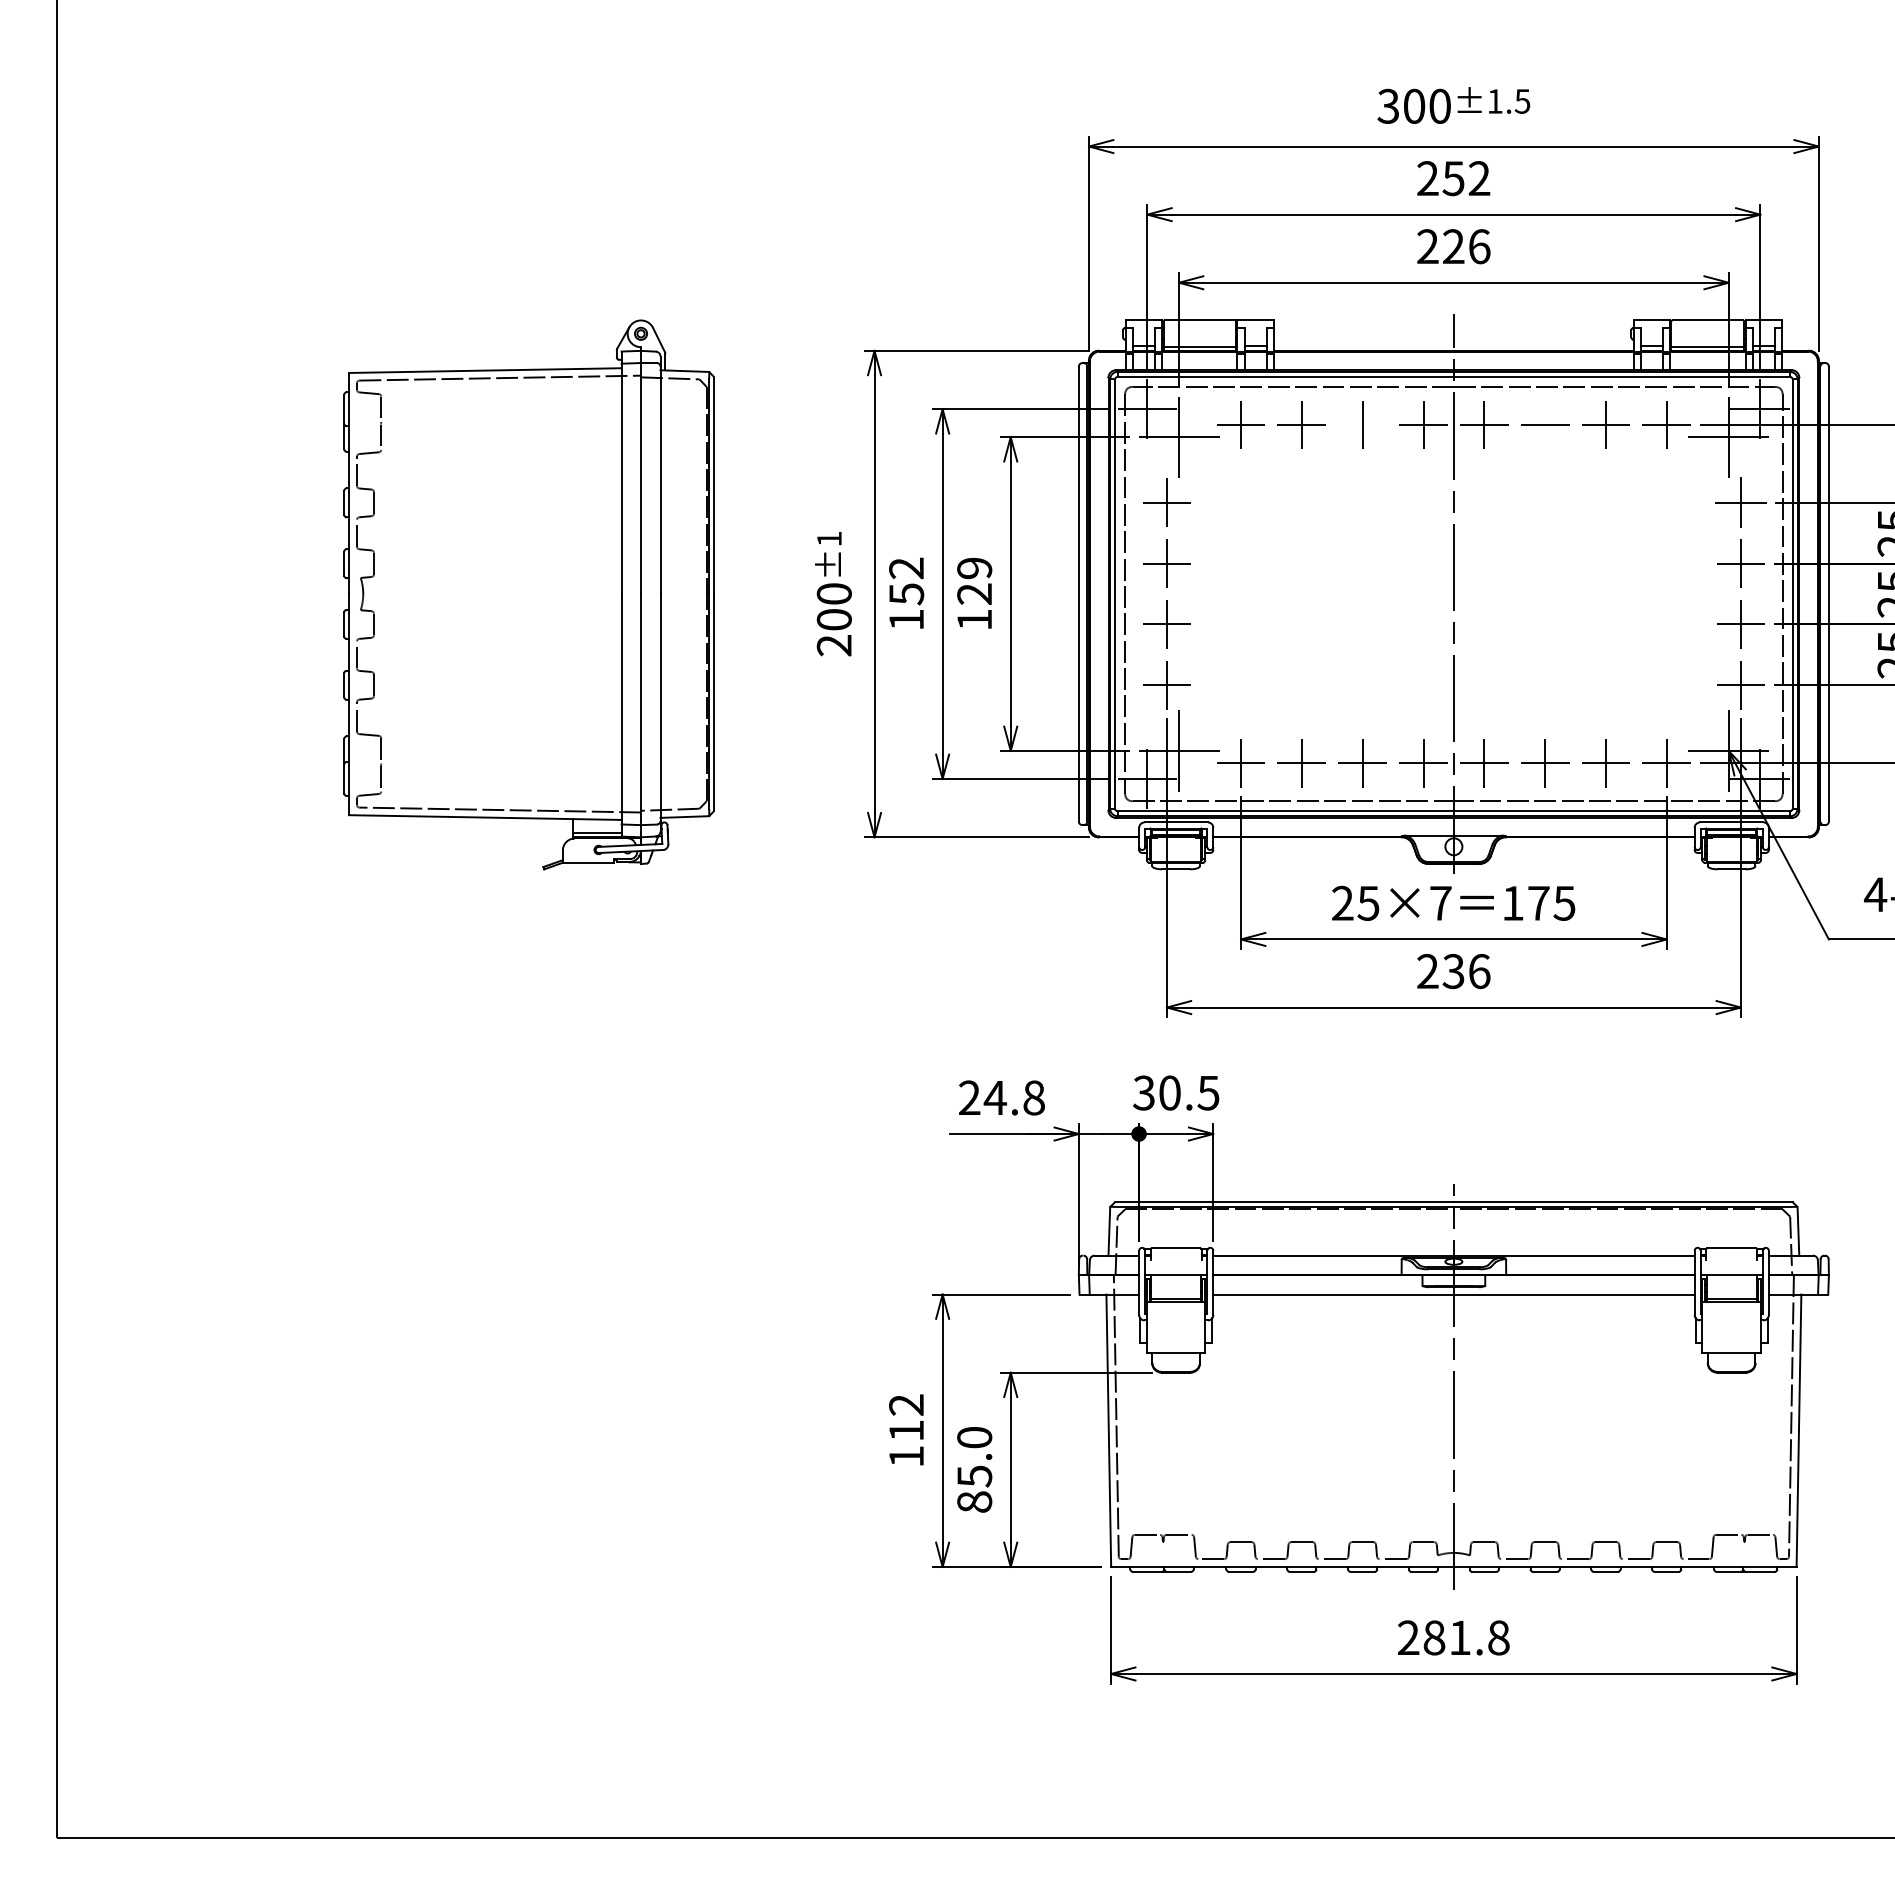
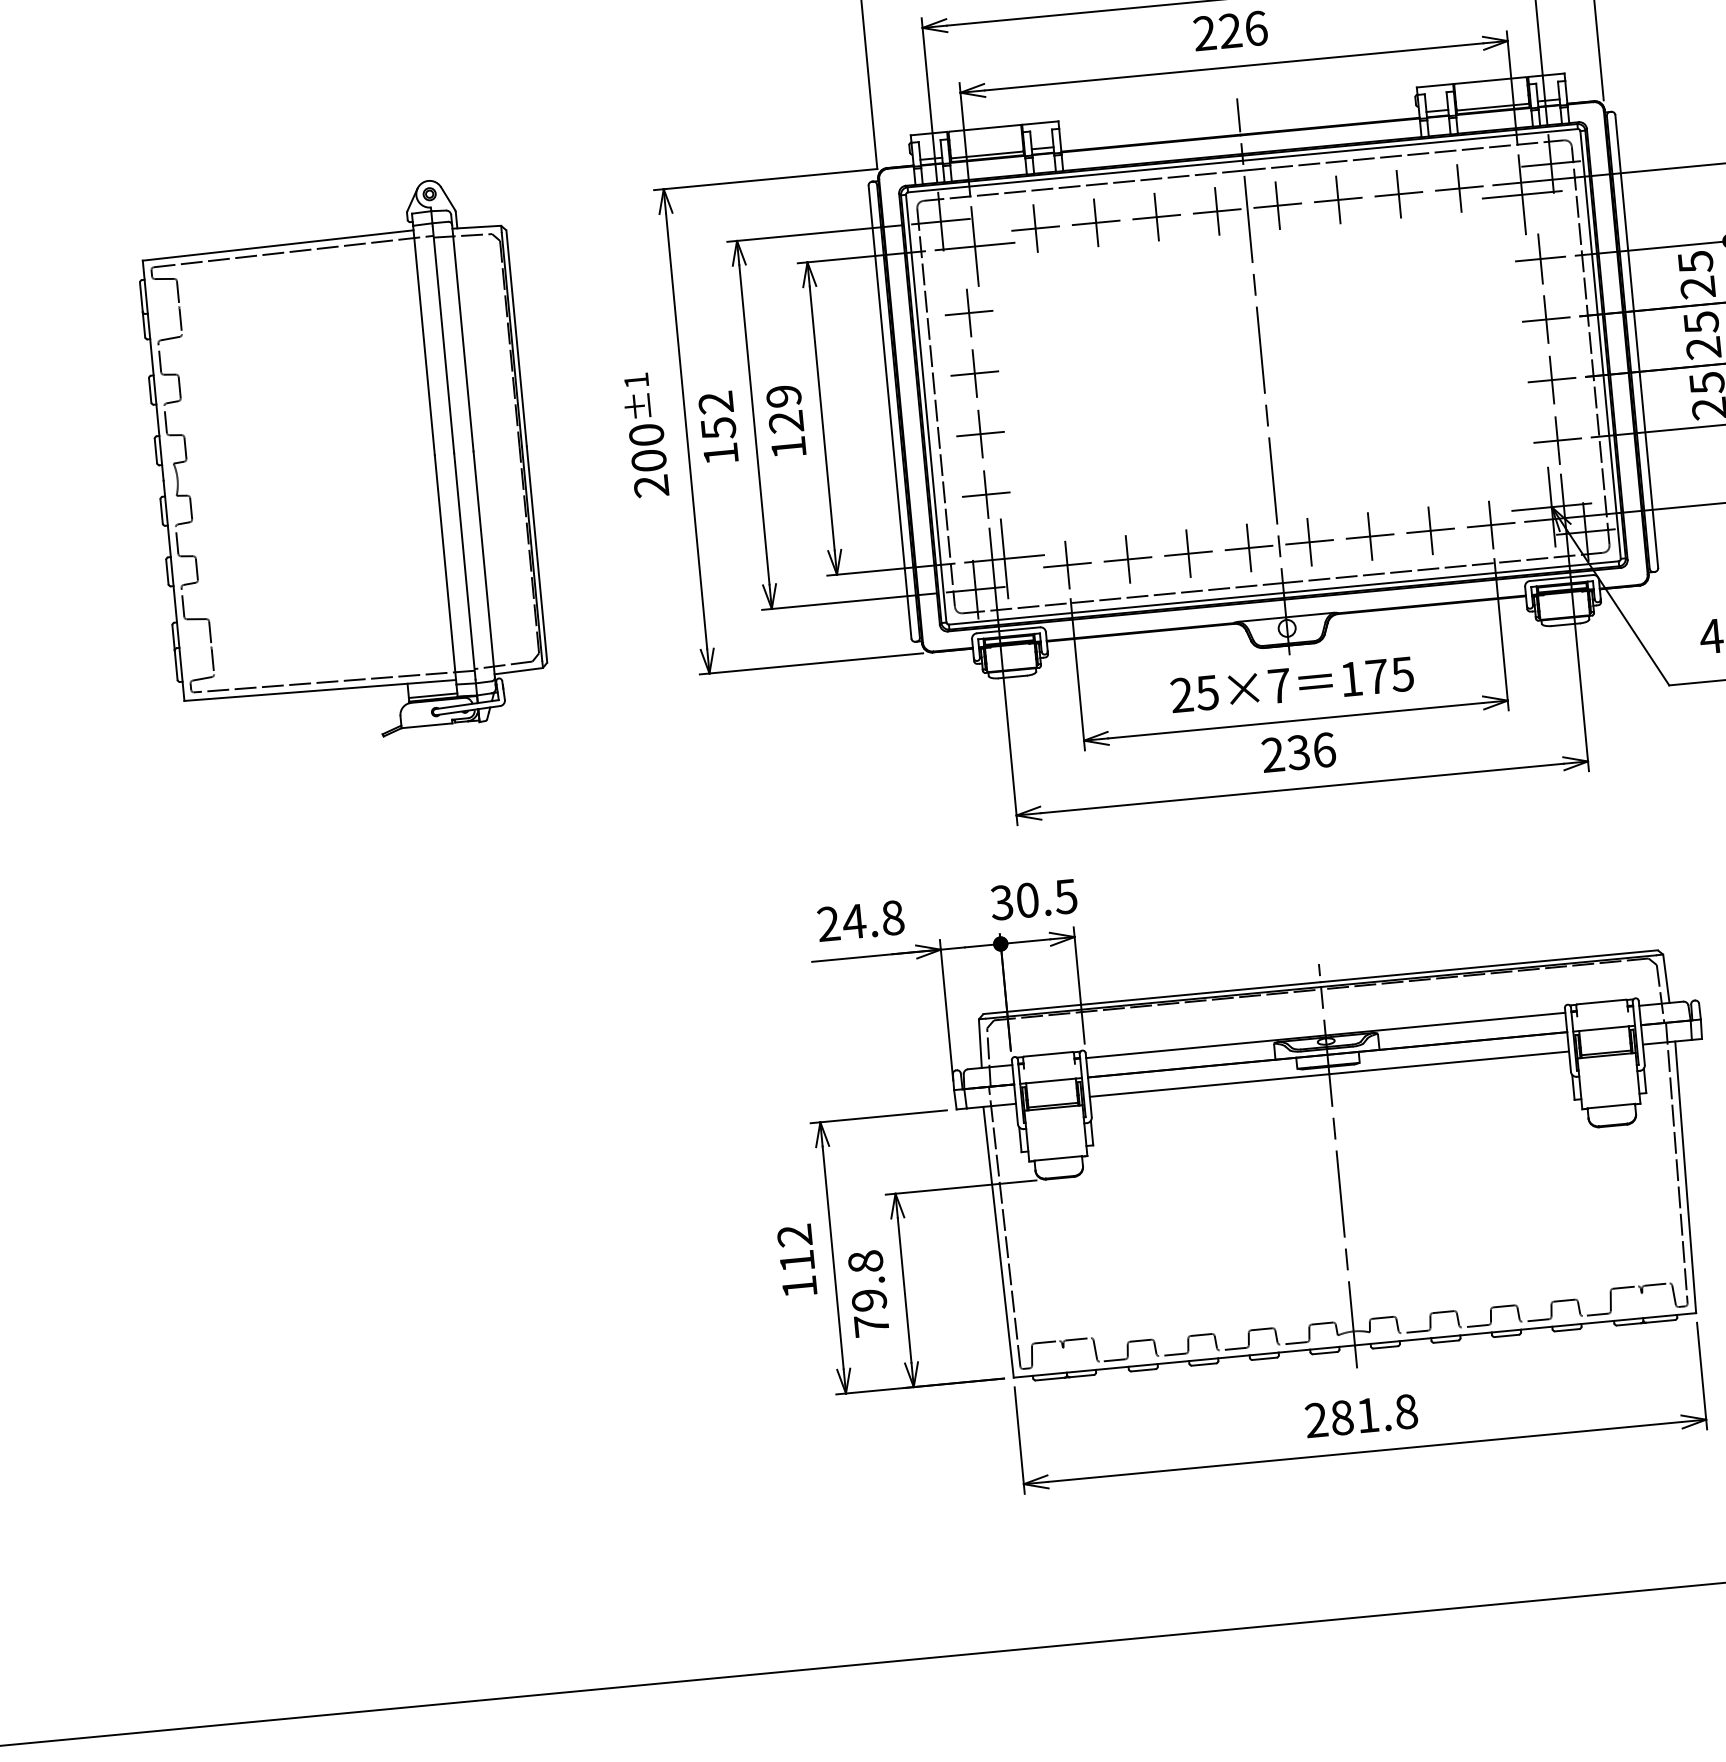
line: (1545, 424) -> (1338, 199), added
line: (1362, 425) -> (1156, 217), added
text: (974, 1469) -> (868, 1293), 85.0 -> 79.8

